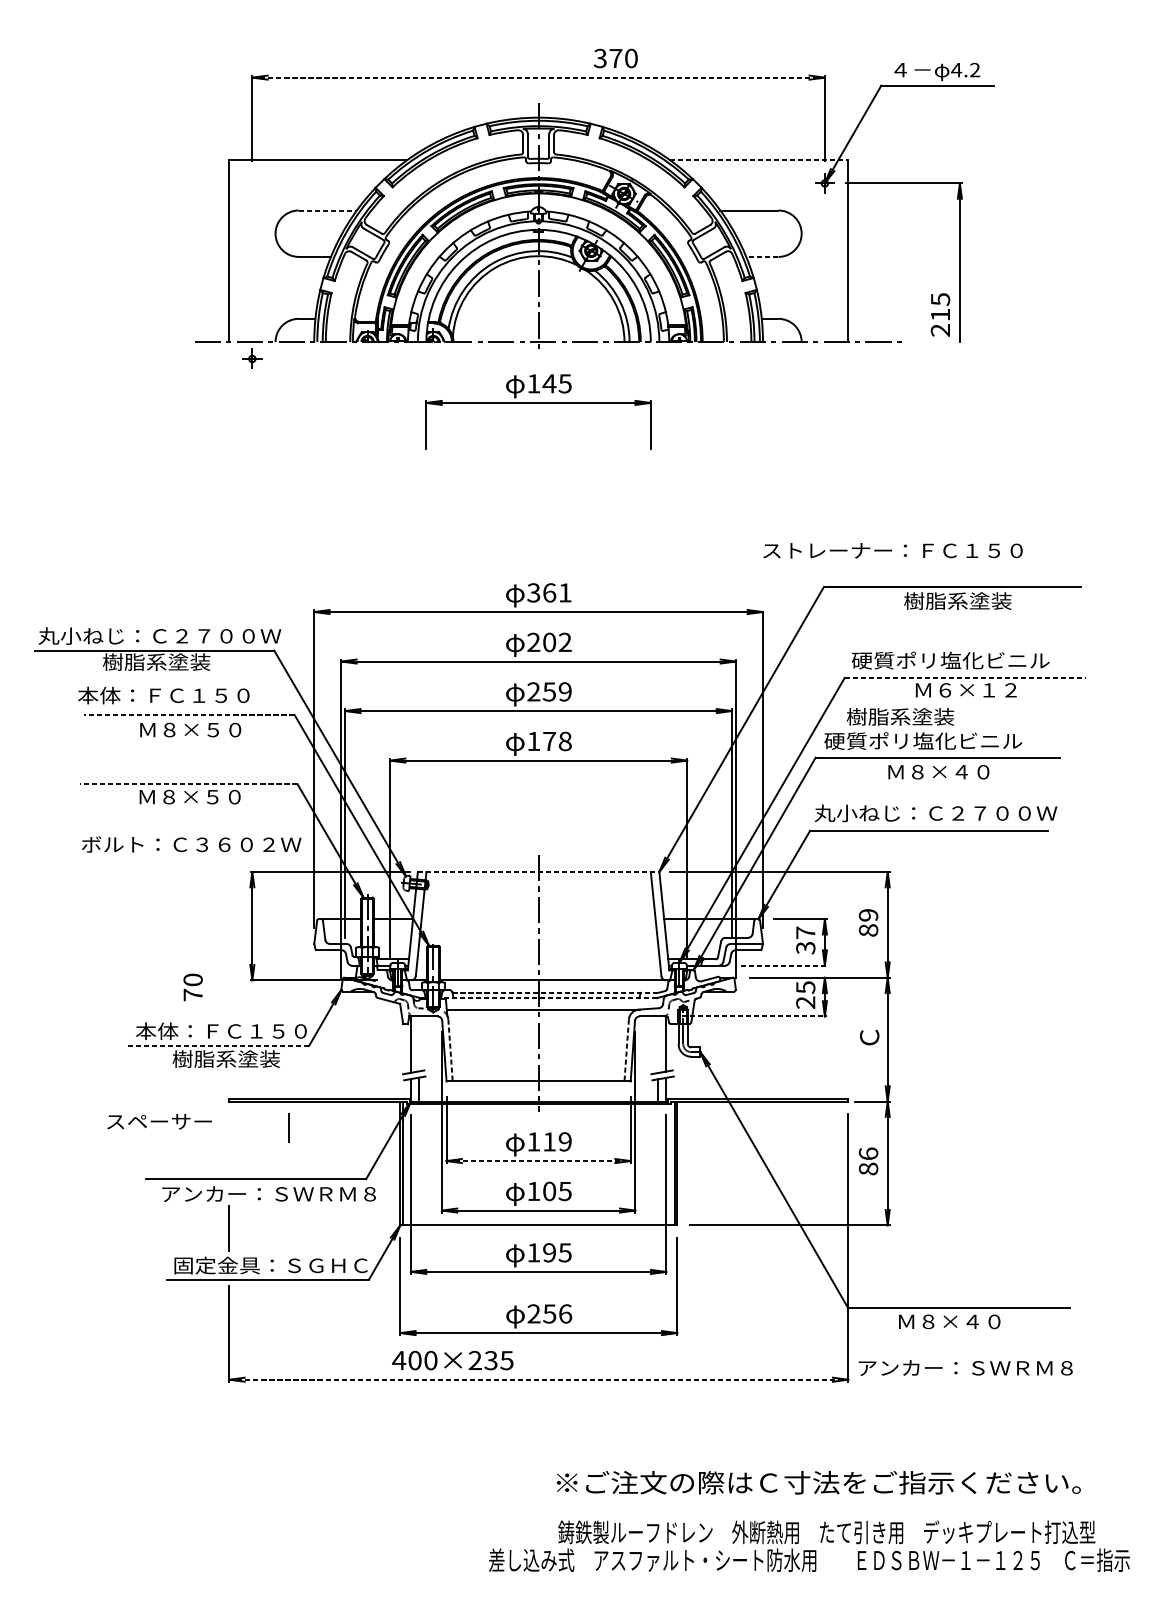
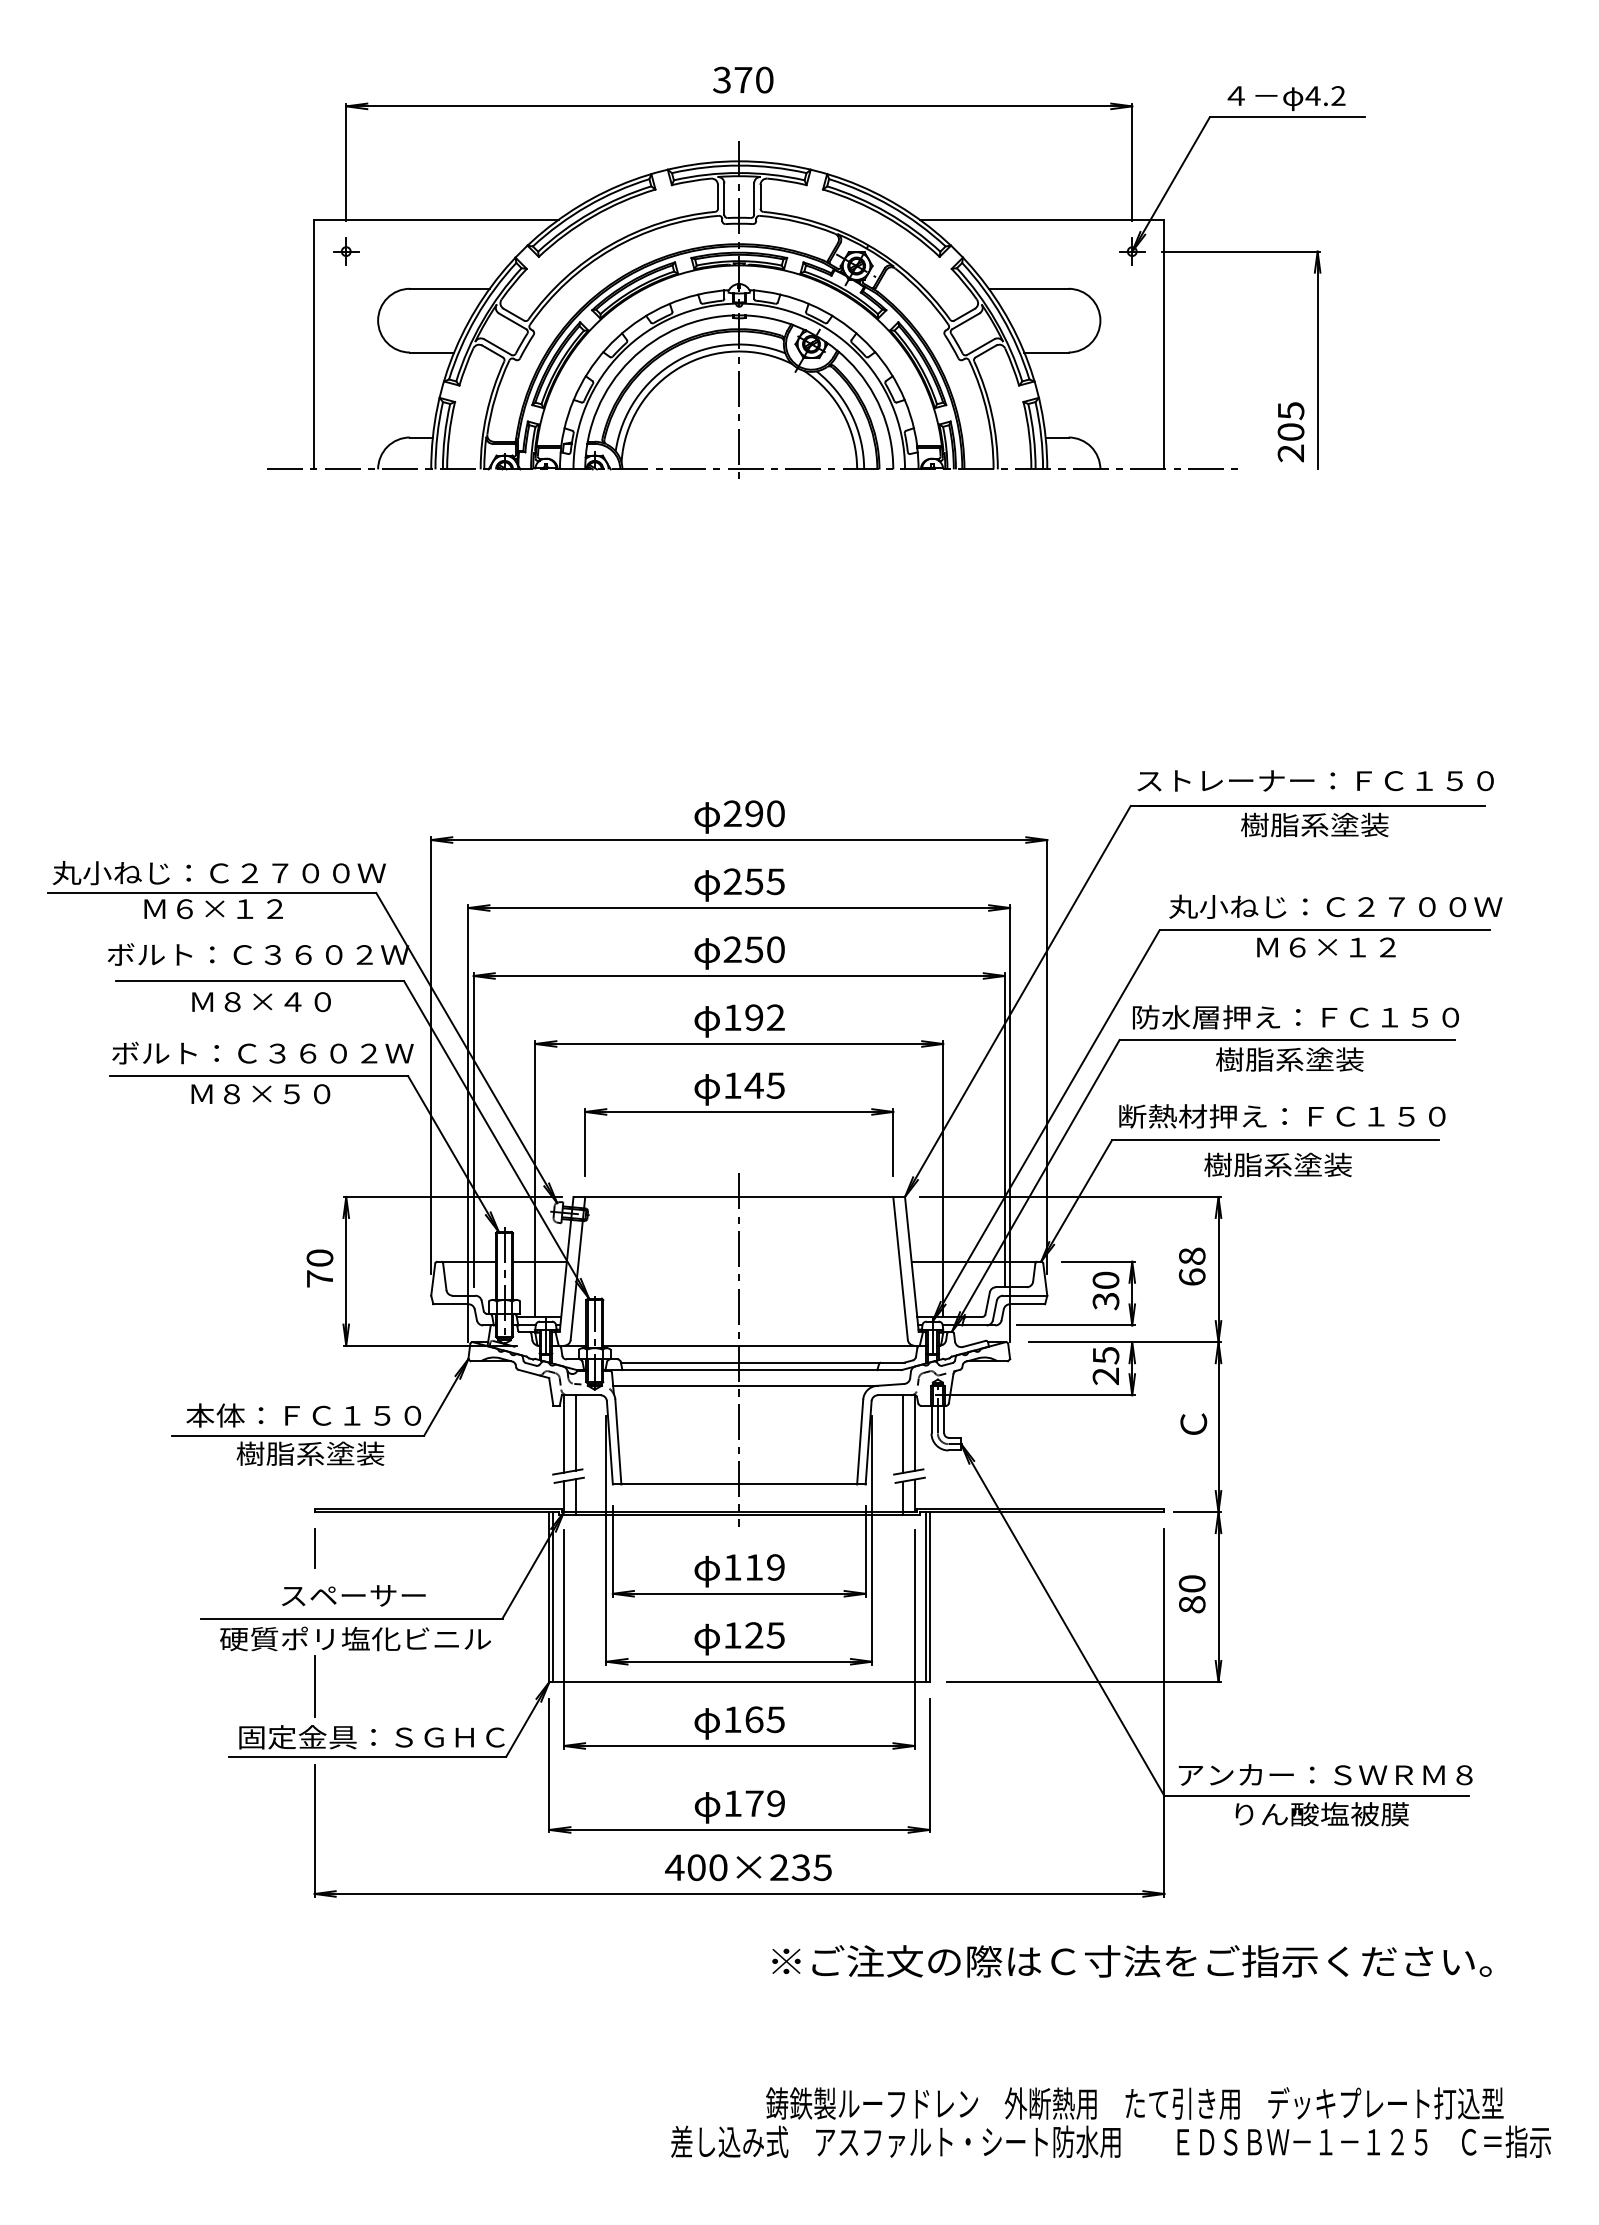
text: (616, 58) -> (743, 79), moved
line: (538, 77) -> (739, 106), dashed -> solid
line: (759, 160) -> (1042, 219), dashed -> solid
line: (327, 210) -> (449, 288), dashed -> solid
line: (761, 256) -> (1045, 352), dashed -> solid
text: (940, 314) -> (1290, 431), 215 -> 205
part: (252, 358) -> (346, 251), moved
part: (538, 403) -> (739, 1112), moved
text: (892, 550) -> (1315, 780), moved
text: (548, 592) -> (753, 813), 361 -> 290
text: (557, 642) -> (764, 881), 202 -> 255
text: (972, 660) -> (1335, 906), 硬質ポリ塩化ビニル -> 丸小ねじ：Ｃ２７００Ｗ
text: (156, 661) -> (214, 908), 樹脂系塗装 -> Ｍ６×１２
line: (965, 677) -> (1325, 930), dashed -> solid
text: (565, 691) -> (775, 949), 259 -> 250
text: (187, 695) -> (257, 954), 本体：ＦＣ１５０ -> ボルト：Ｃ３６０２Ｗ
line: (189, 715) -> (259, 981), dashed -> solid
text: (900, 716) -> (1277, 1164), moved
text: (213, 730) -> (292, 1002), Ｍ８×５０ -> Ｍ８×４０
text: (557, 741) -> (764, 1017), 178 -> 192
text: (943, 741) -> (1294, 1017), 硬質ポリ塩化ビニル -> 防水層押え：ＦＣ１５０
text: (939, 771) -> (1289, 1059), Ｍ８×４０ -> 樹脂系塗装
line: (188, 784) -> (258, 1076), dashed -> solid
text: (935, 813) -> (1284, 1116), 丸小ねじ：Ｃ２７００Ｗ -> 断熱材押え：ＦＣ１５０
text: (191, 844) -> (262, 1052), moved
line: (538, 871) -> (739, 1196), dashed -> solid
text: (868, 922) -> (1191, 1266), 89 -> 68
text: (805, 932) -> (1105, 1279), 37 -> 30
line: (784, 965) -> (1076, 1325), dashed -> solid
text: (192, 987) -> (319, 1268), moved
line: (555, 992) -> (762, 1362), dashed -> solid
line: (547, 998) -> (751, 1370), dashed -> solid
line: (754, 1016) -> (1035, 1395), dashed -> solid
line: (419, 1043) -> (575, 1432), added
line: (216, 1045) -> (297, 1435), dashed -> solid
line: (657, 1045) -> (902, 1434), added
line: (450, 1050) -> (618, 1442), dashed -> solid
line: (626, 1050) -> (860, 1442), dashed -> solid
text: (159, 1121) -> (353, 1595), moved
line: (288, 1128) -> (314, 1548), moved
text: (868, 1153) -> (1191, 1583), 86 -> 80
line: (538, 1160) -> (739, 1593), dashed -> solid
text: (549, 1191) -> (754, 1635), 105 -> 125
text: (267, 1193) -> (367, 1638), アンカー：ＳＷＲＭ８ -> 硬質ポリ塩化ビニル
text: (549, 1252) -> (754, 1719), 195 -> 165
text: (549, 1313) -> (754, 1803), 256 -> 179
text: (962, 1321) -> (1321, 1814), Ｍ８×４０ -> りん酸塩被膜
text: (452, 1360) -> (748, 1867), moved
text: (965, 1367) -> (1325, 1774), moved
line: (538, 1379) -> (739, 1893), dashed -> solid
text: (818, 1482) -> (1131, 1961), moved

